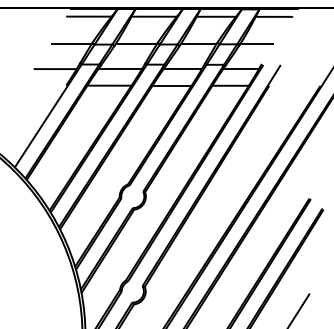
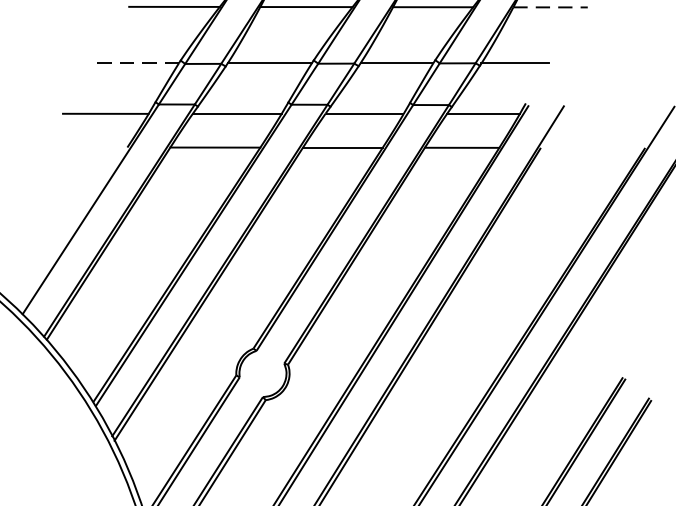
line: (274, 16) -> (551, 6), solid -> dashed
line: (71, 44) -> (138, 63), solid -> dashed

